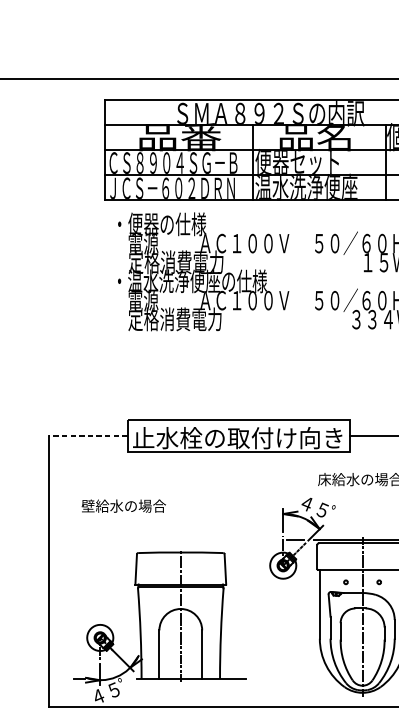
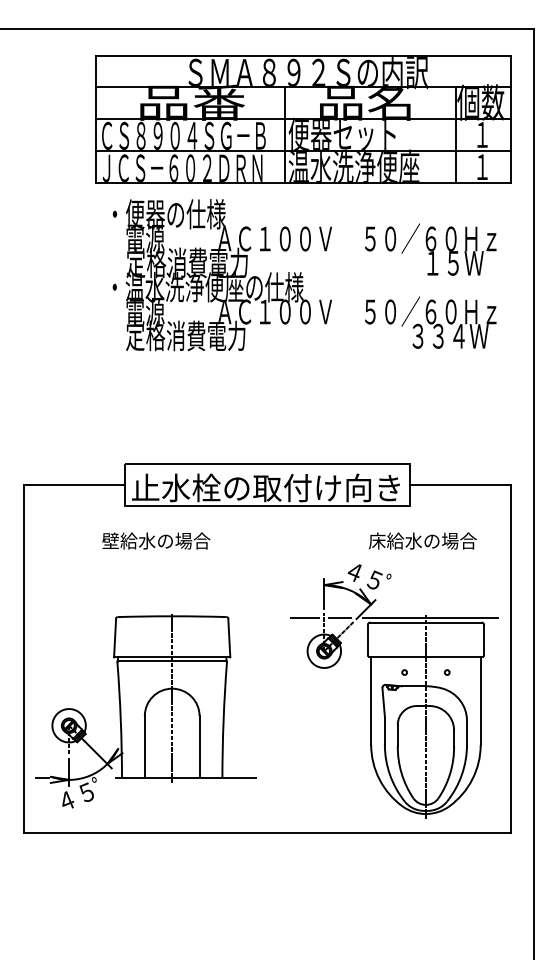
line: (88, 436) -> (74, 485), dashed -> solid
text: (124, 505) -> (156, 540), moved
line: (267, 539) -> (304, 617), added
part: (159, 626) -> (145, 711), moved

